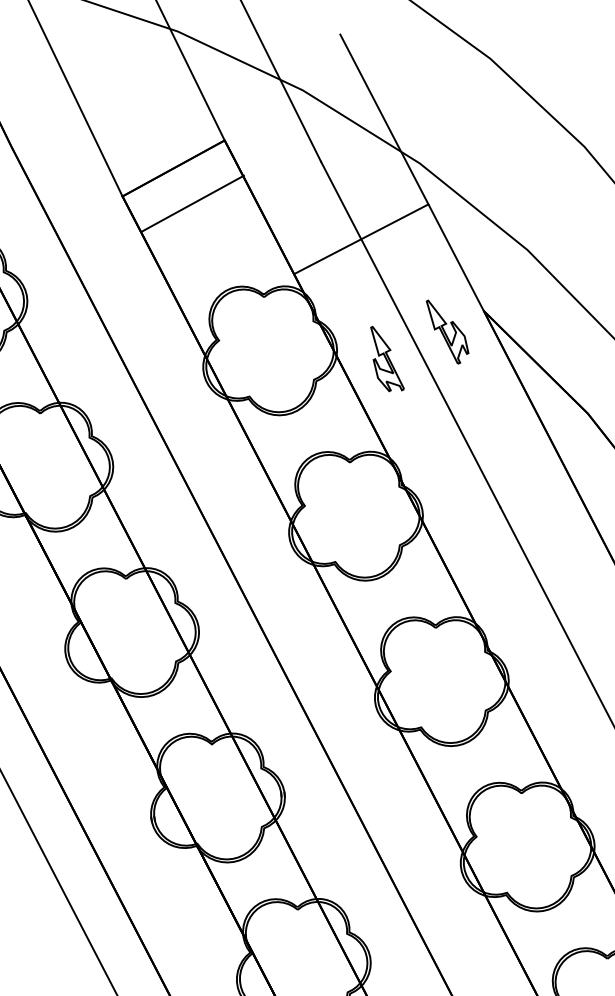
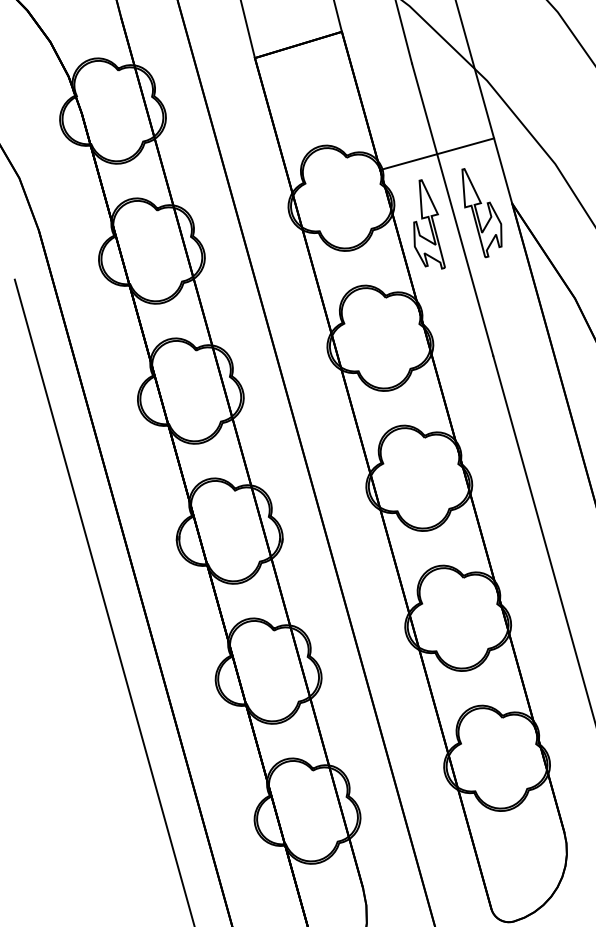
line: (191, 203) -> (297, 44), moved
line: (361, 239) -> (437, 154), moved
part: (447, 331) -> (481, 213), size x1.67
part: (385, 359) -> (429, 224), size x1.67

